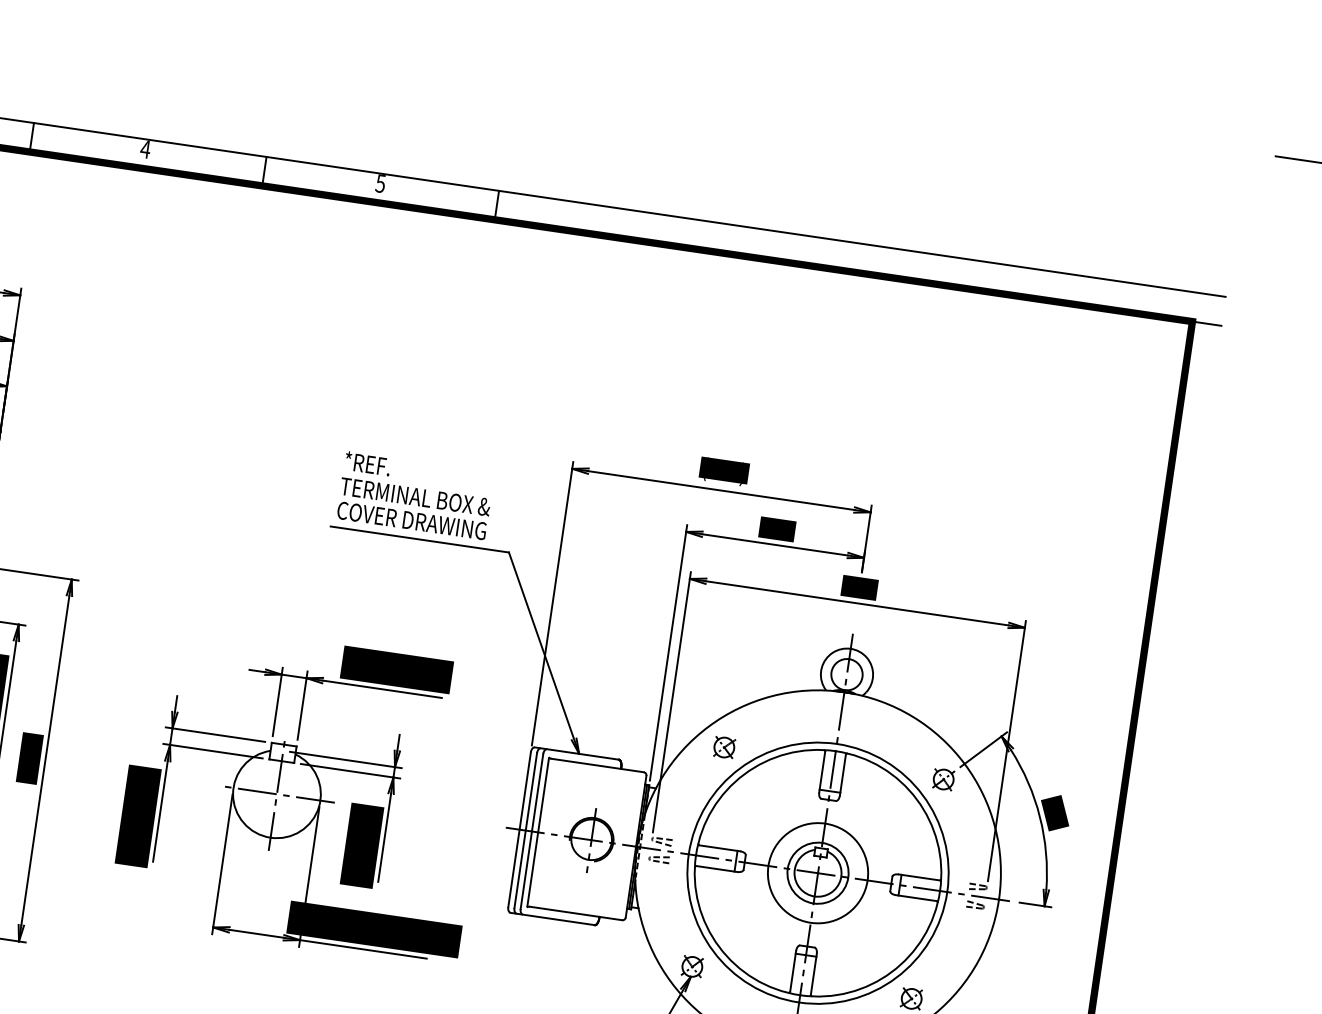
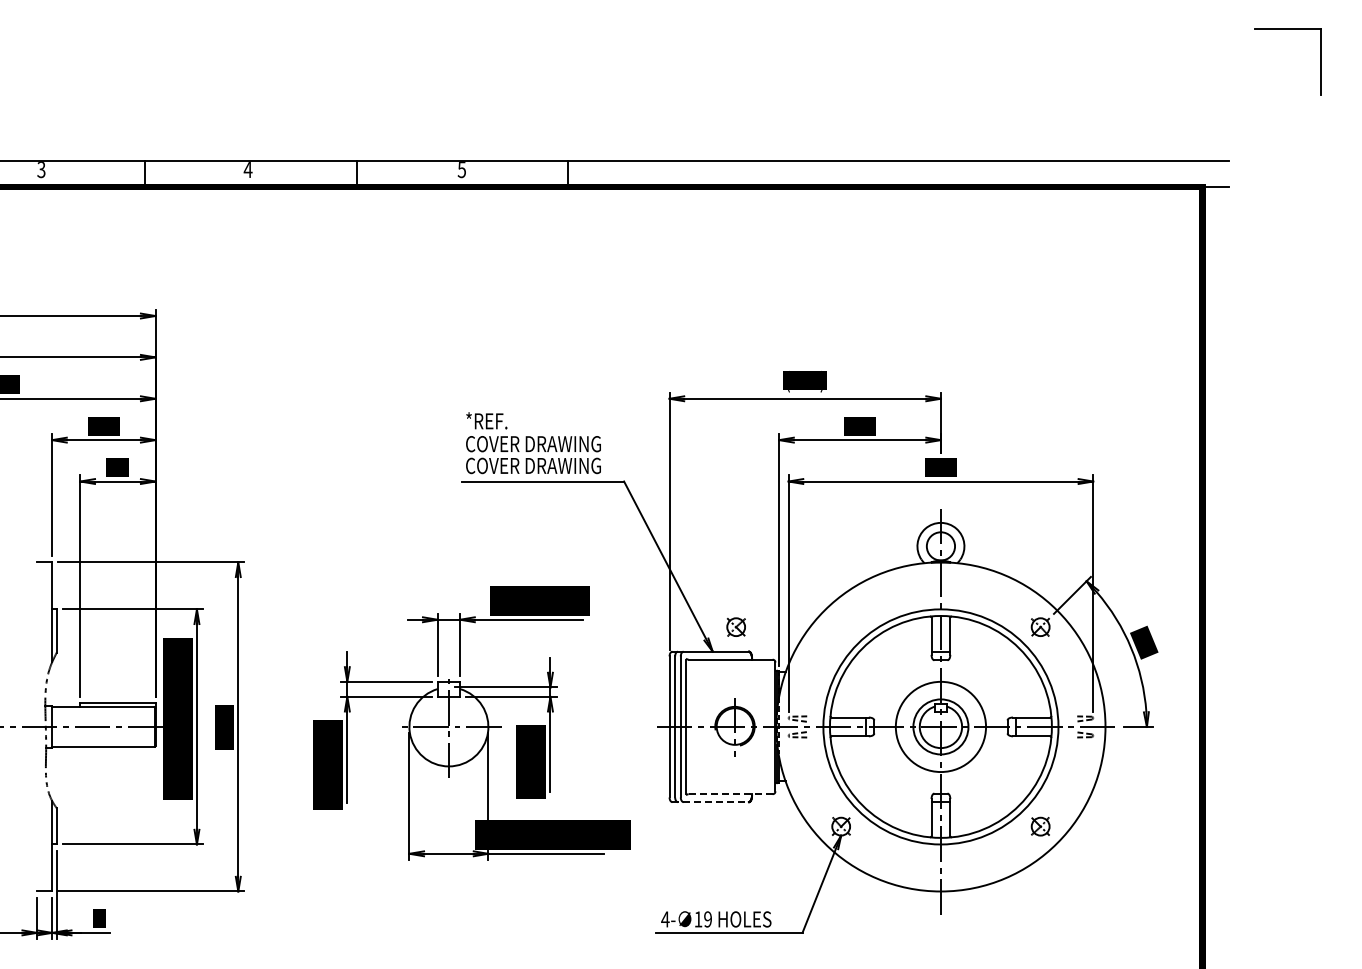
text: (415, 497) -> (533, 444), TERMINAL BOX & -> COVER DRAWING
part: (723, 746) -> (735, 626), moved
line: (575, 913) -> (730, 794), solid -> dashed
line: (553, 919) -> (711, 802), solid -> dashed

